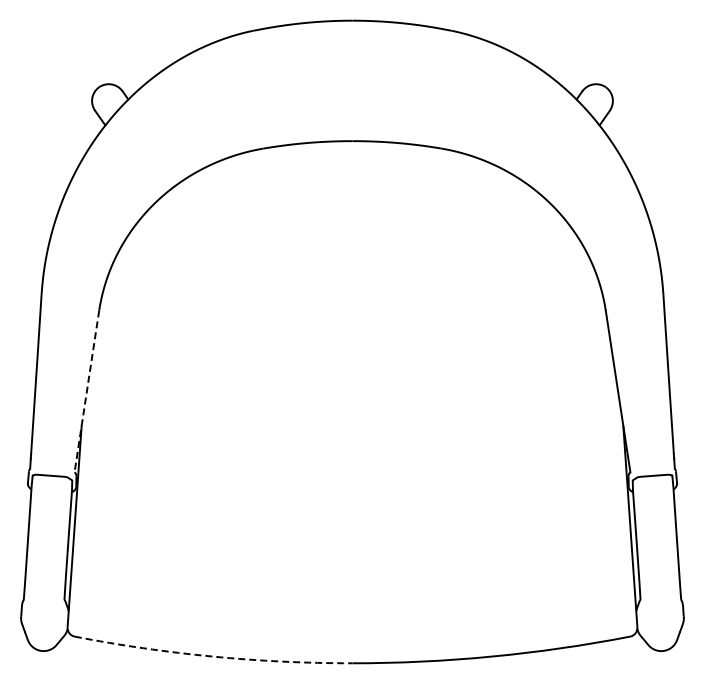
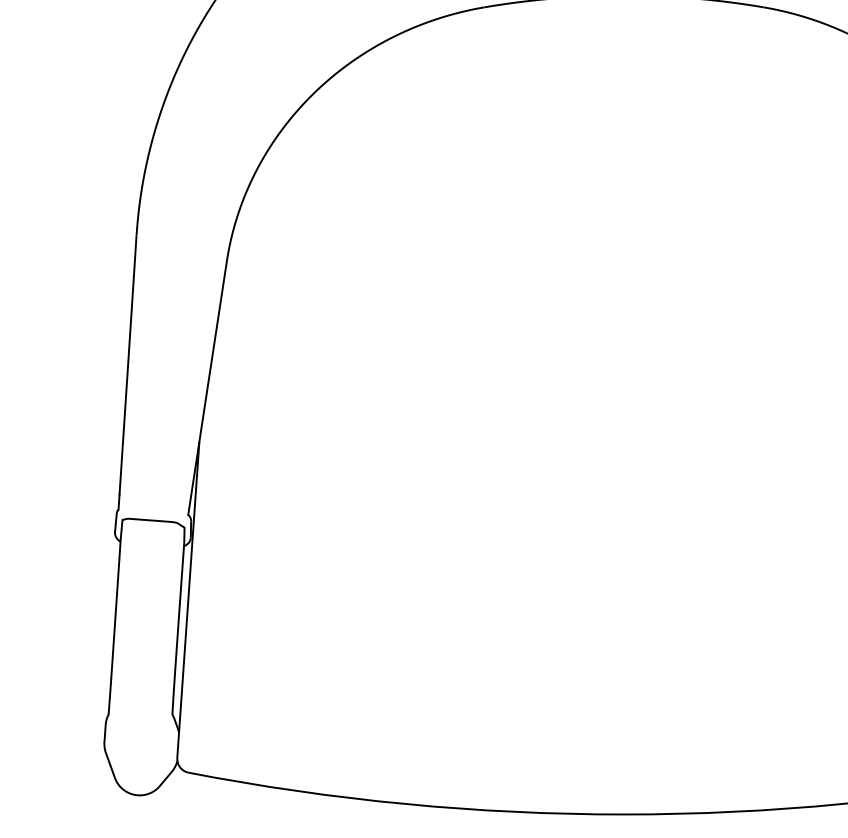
line: (86, 391) -> (206, 388), dashed -> solid
arc: (213, 656) -> (406, 803), dashed -> solid

